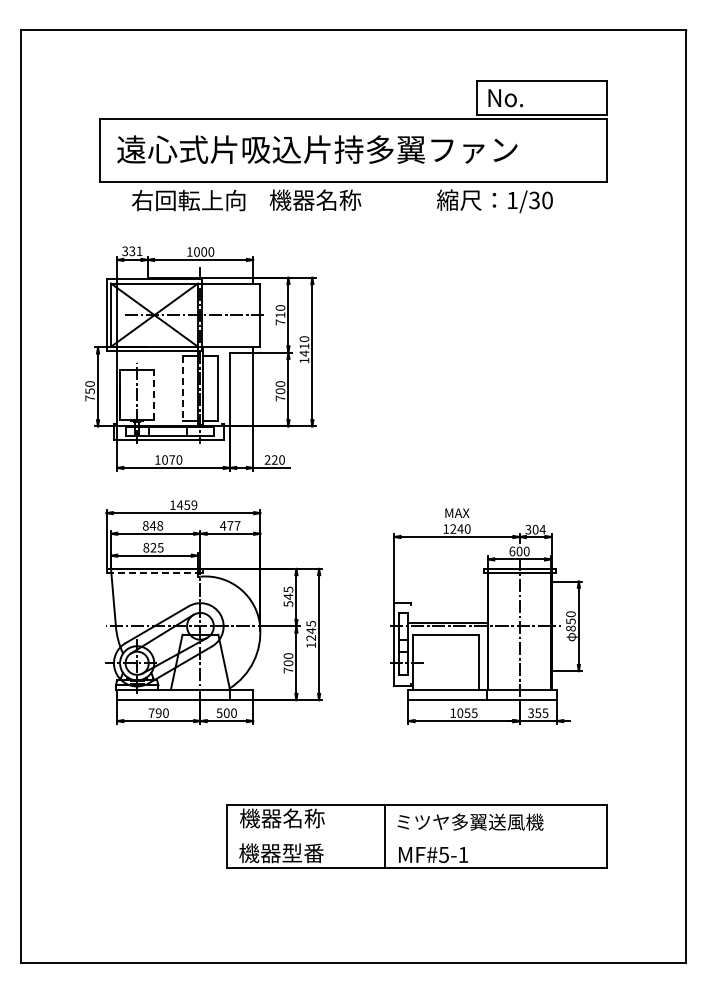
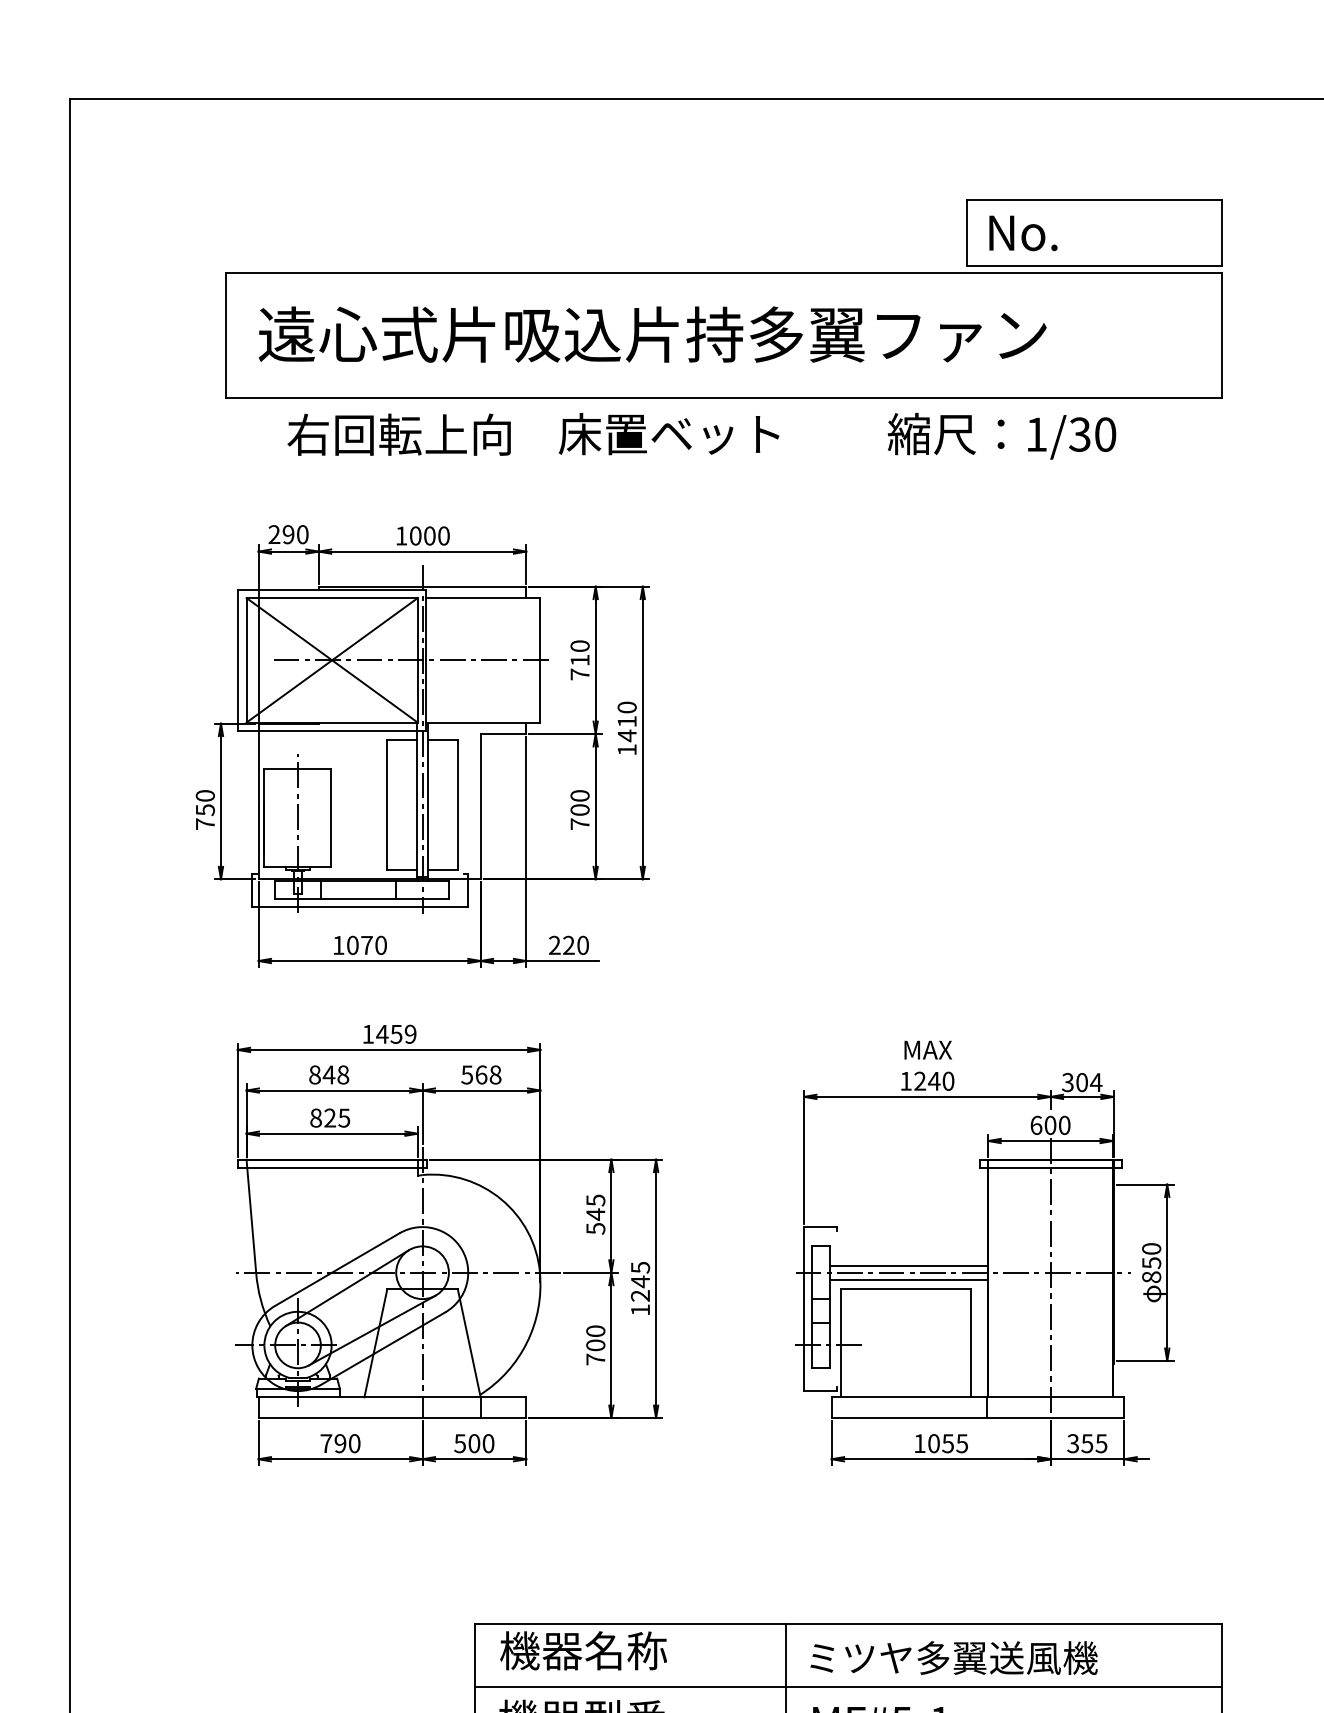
text: (325, 199) -> (668, 432), 機器名称 -> 床置ベット
text: (132, 251) -> (288, 535), 331 -> 290
line: (182, 388) -> (387, 804), dashed -> solid
line: (154, 394) -> (332, 816), dashed -> solid
text: (230, 525) -> (481, 1074), 477 -> 568
line: (154, 573) -> (332, 1168), dashed -> solid
line: (447, 629) -> (908, 1278), added
line: (416, 836) -> (847, 1686), added

